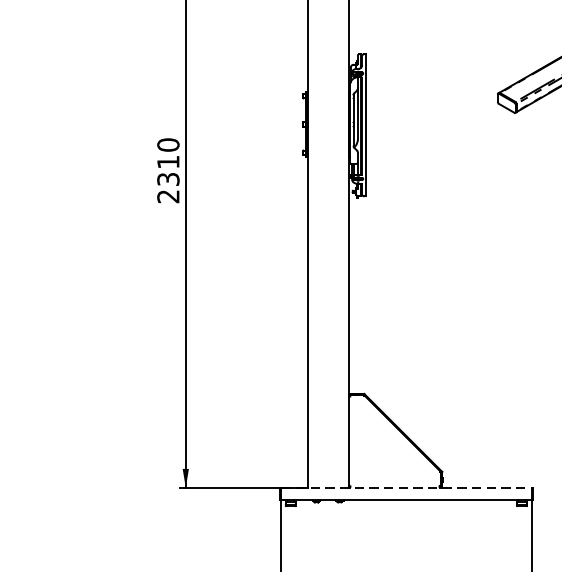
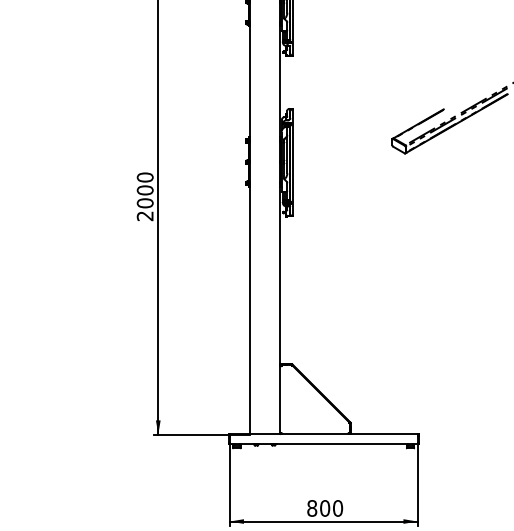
text: (167, 170) -> (144, 196), 2310 -> 2000
line: (406, 487) -> (323, 434), dashed -> solid

